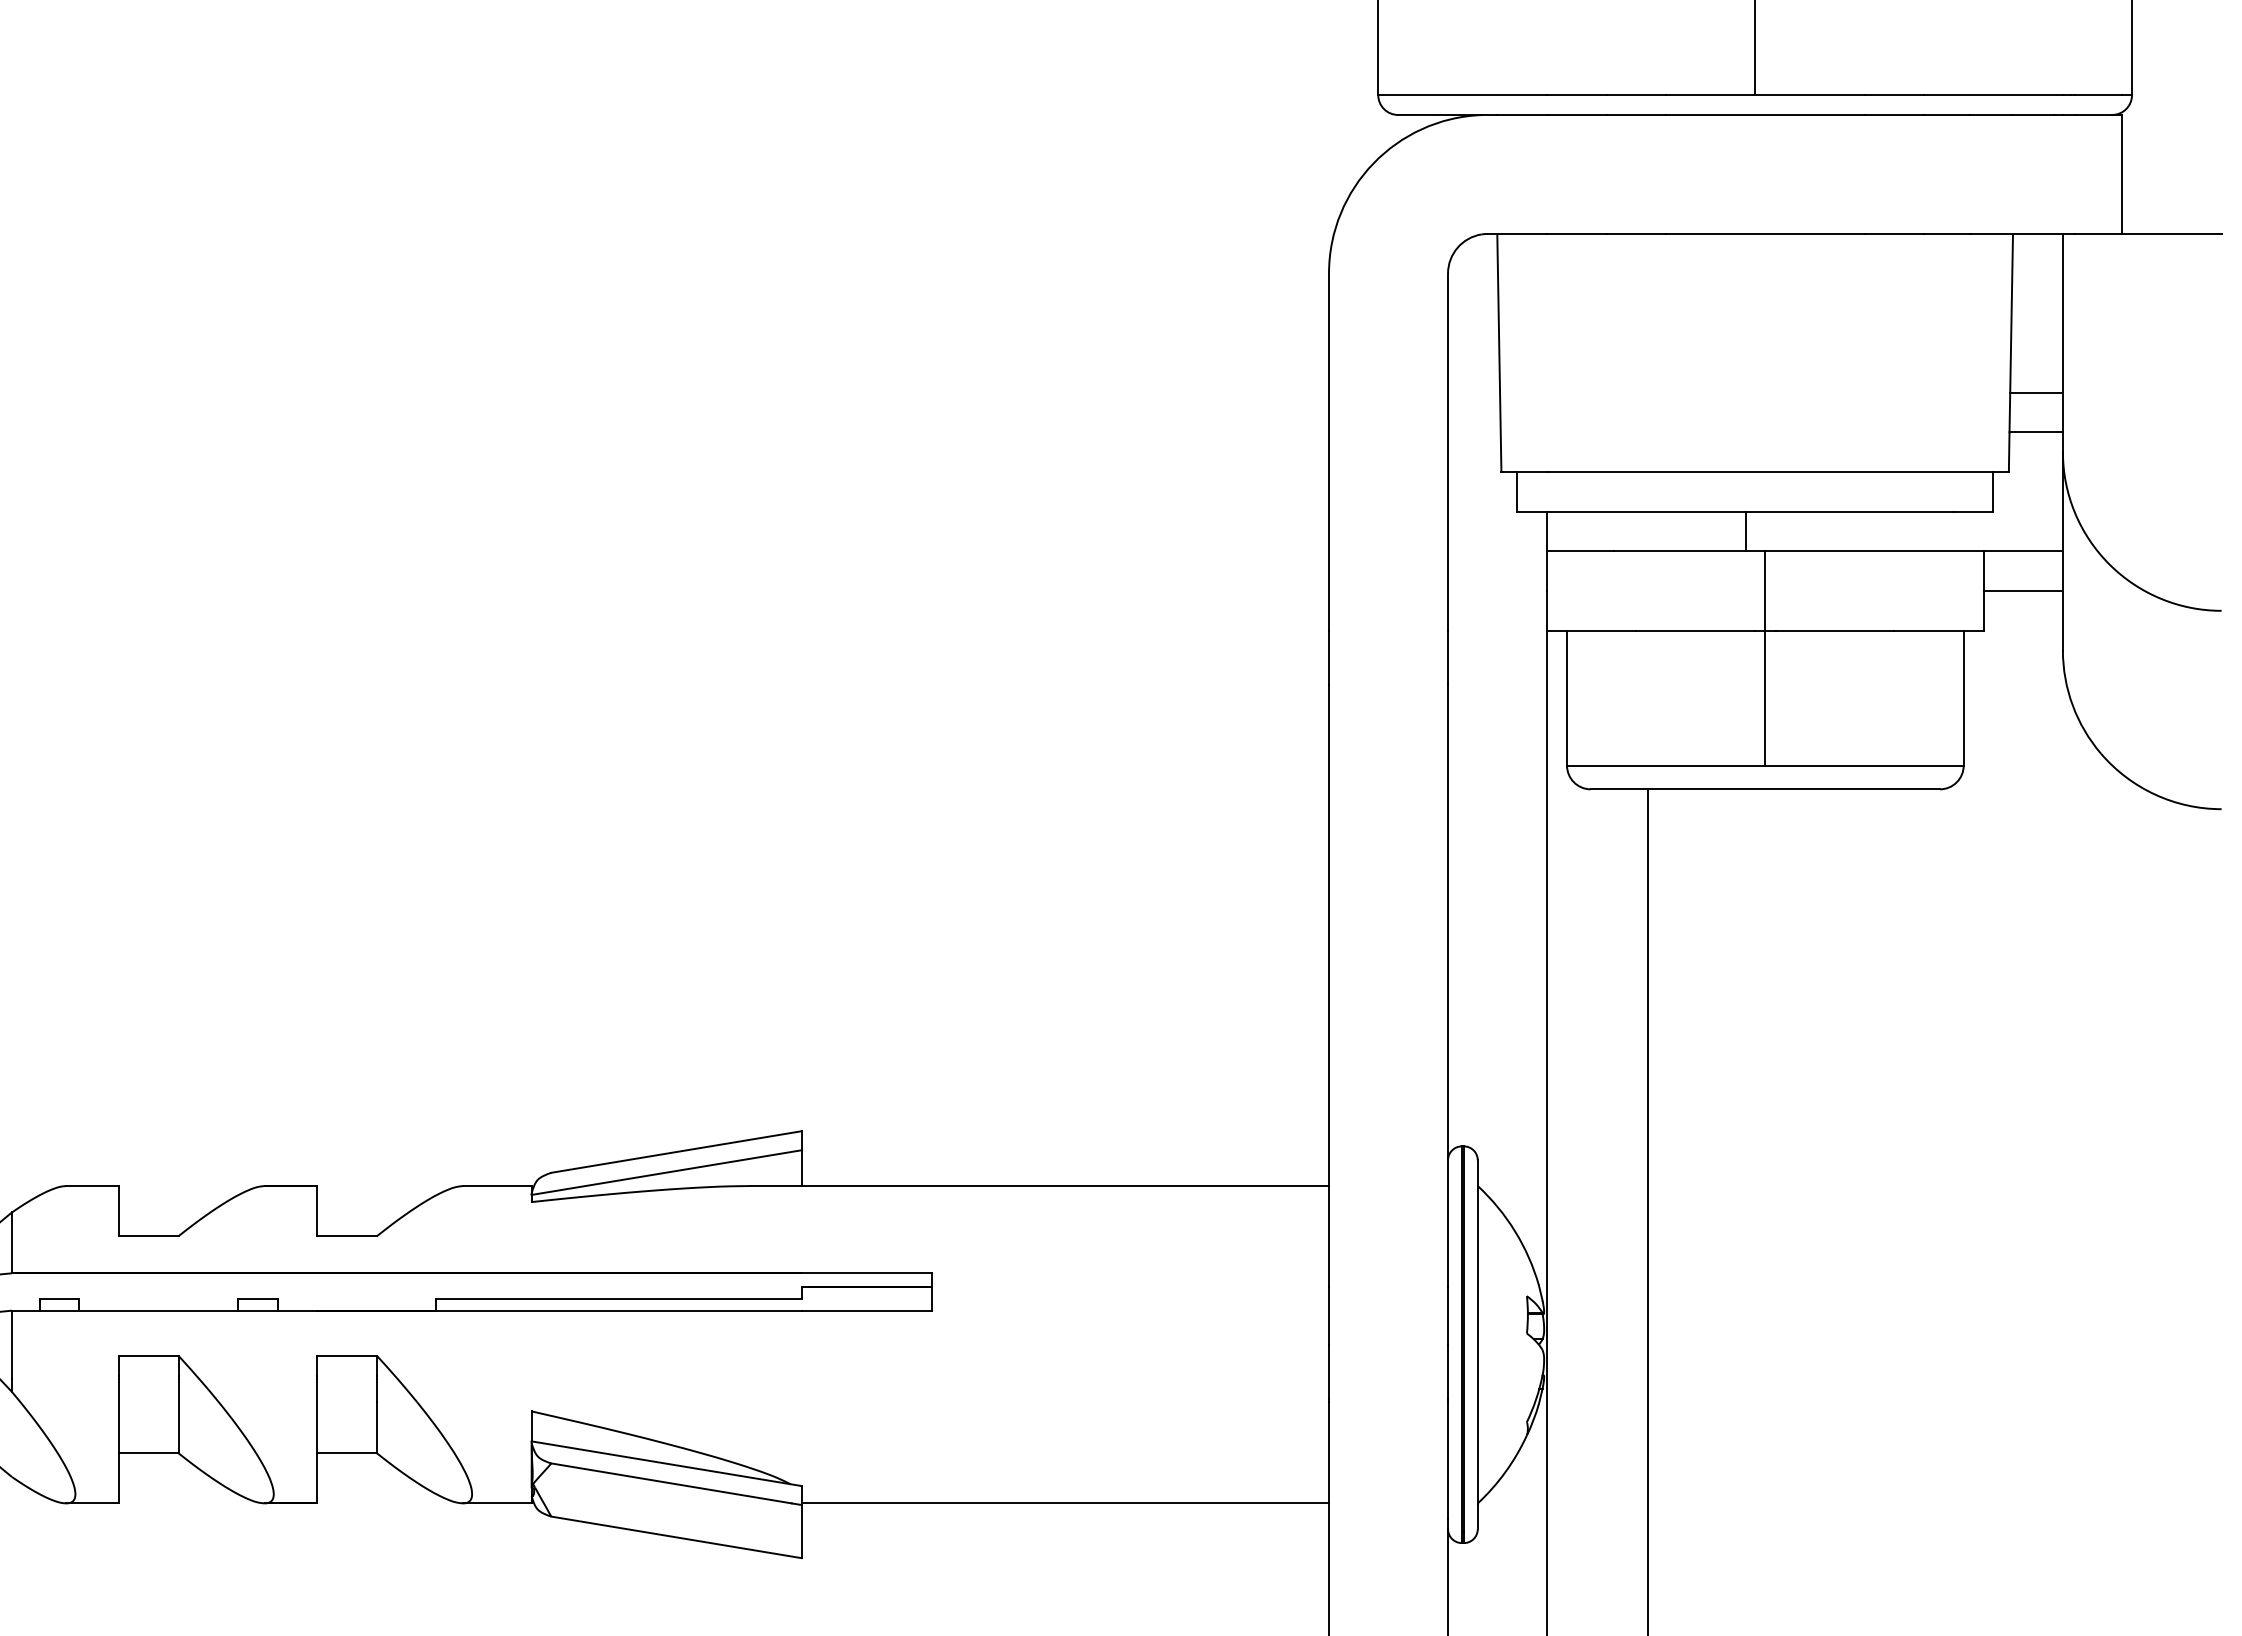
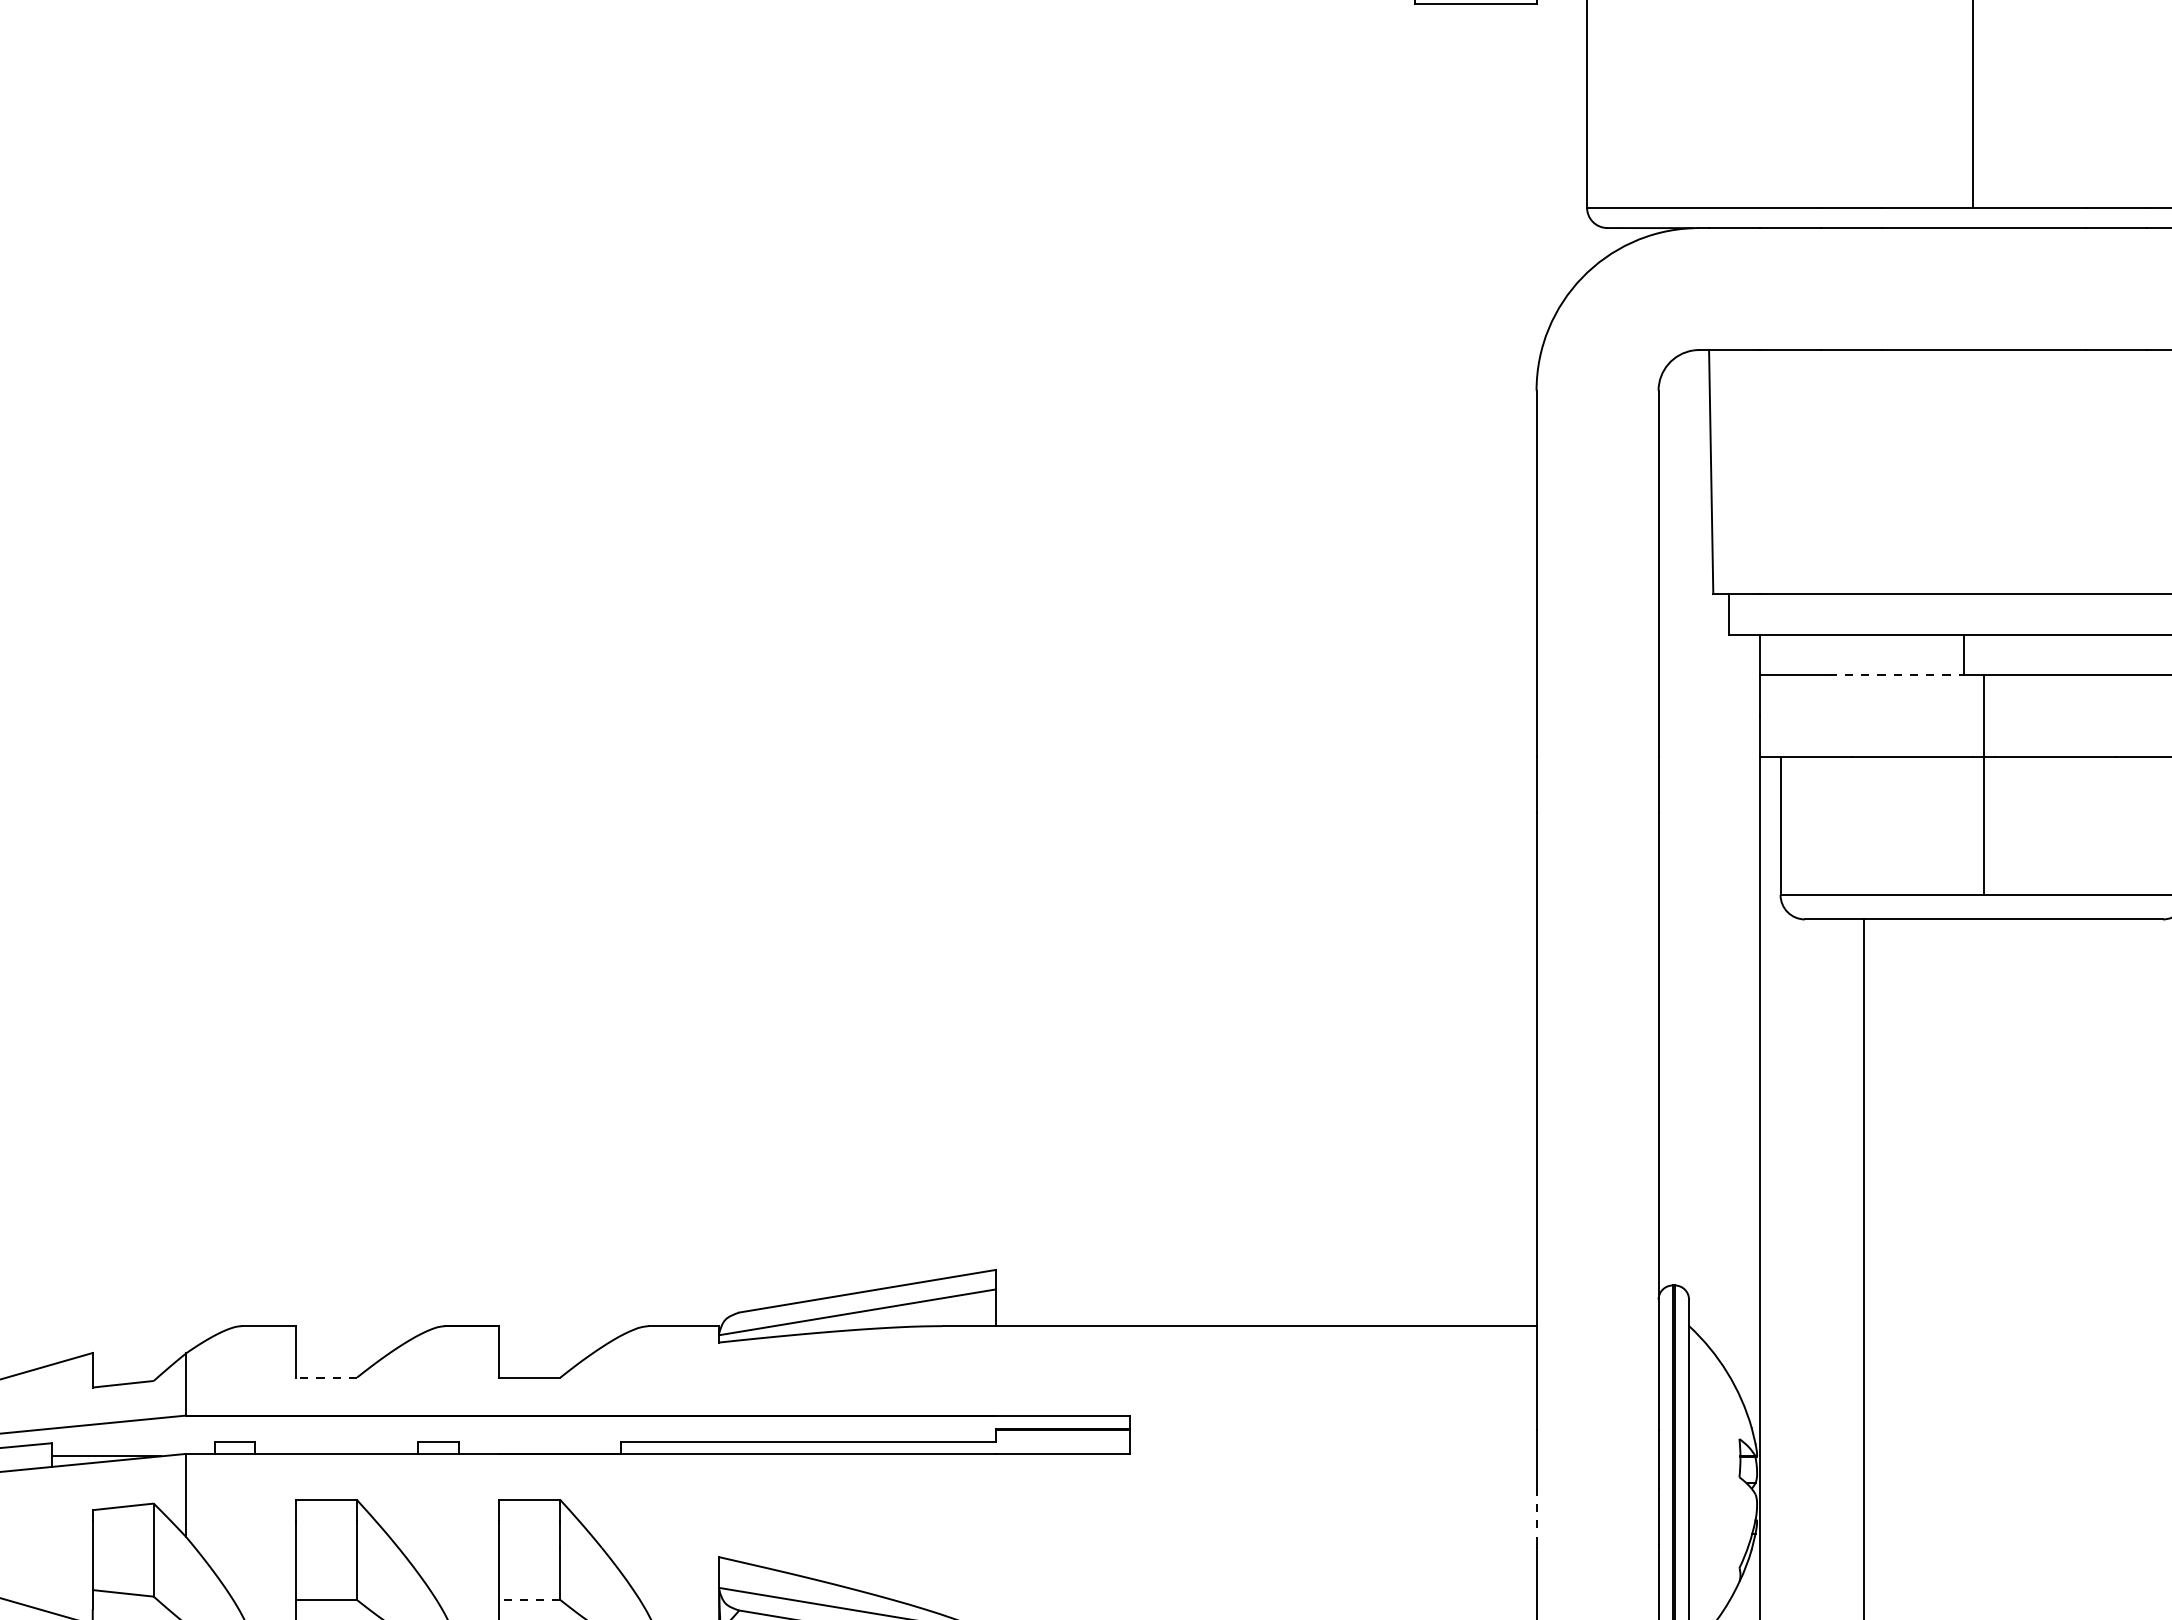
line: (1679, 551) -> (1895, 675), solid -> dashed
line: (148, 1236) -> (326, 1377), solid -> dashed
line: (1329, 1371) -> (1537, 1516), solid -> dashed
line: (347, 1453) -> (530, 1600), solid -> dashed

